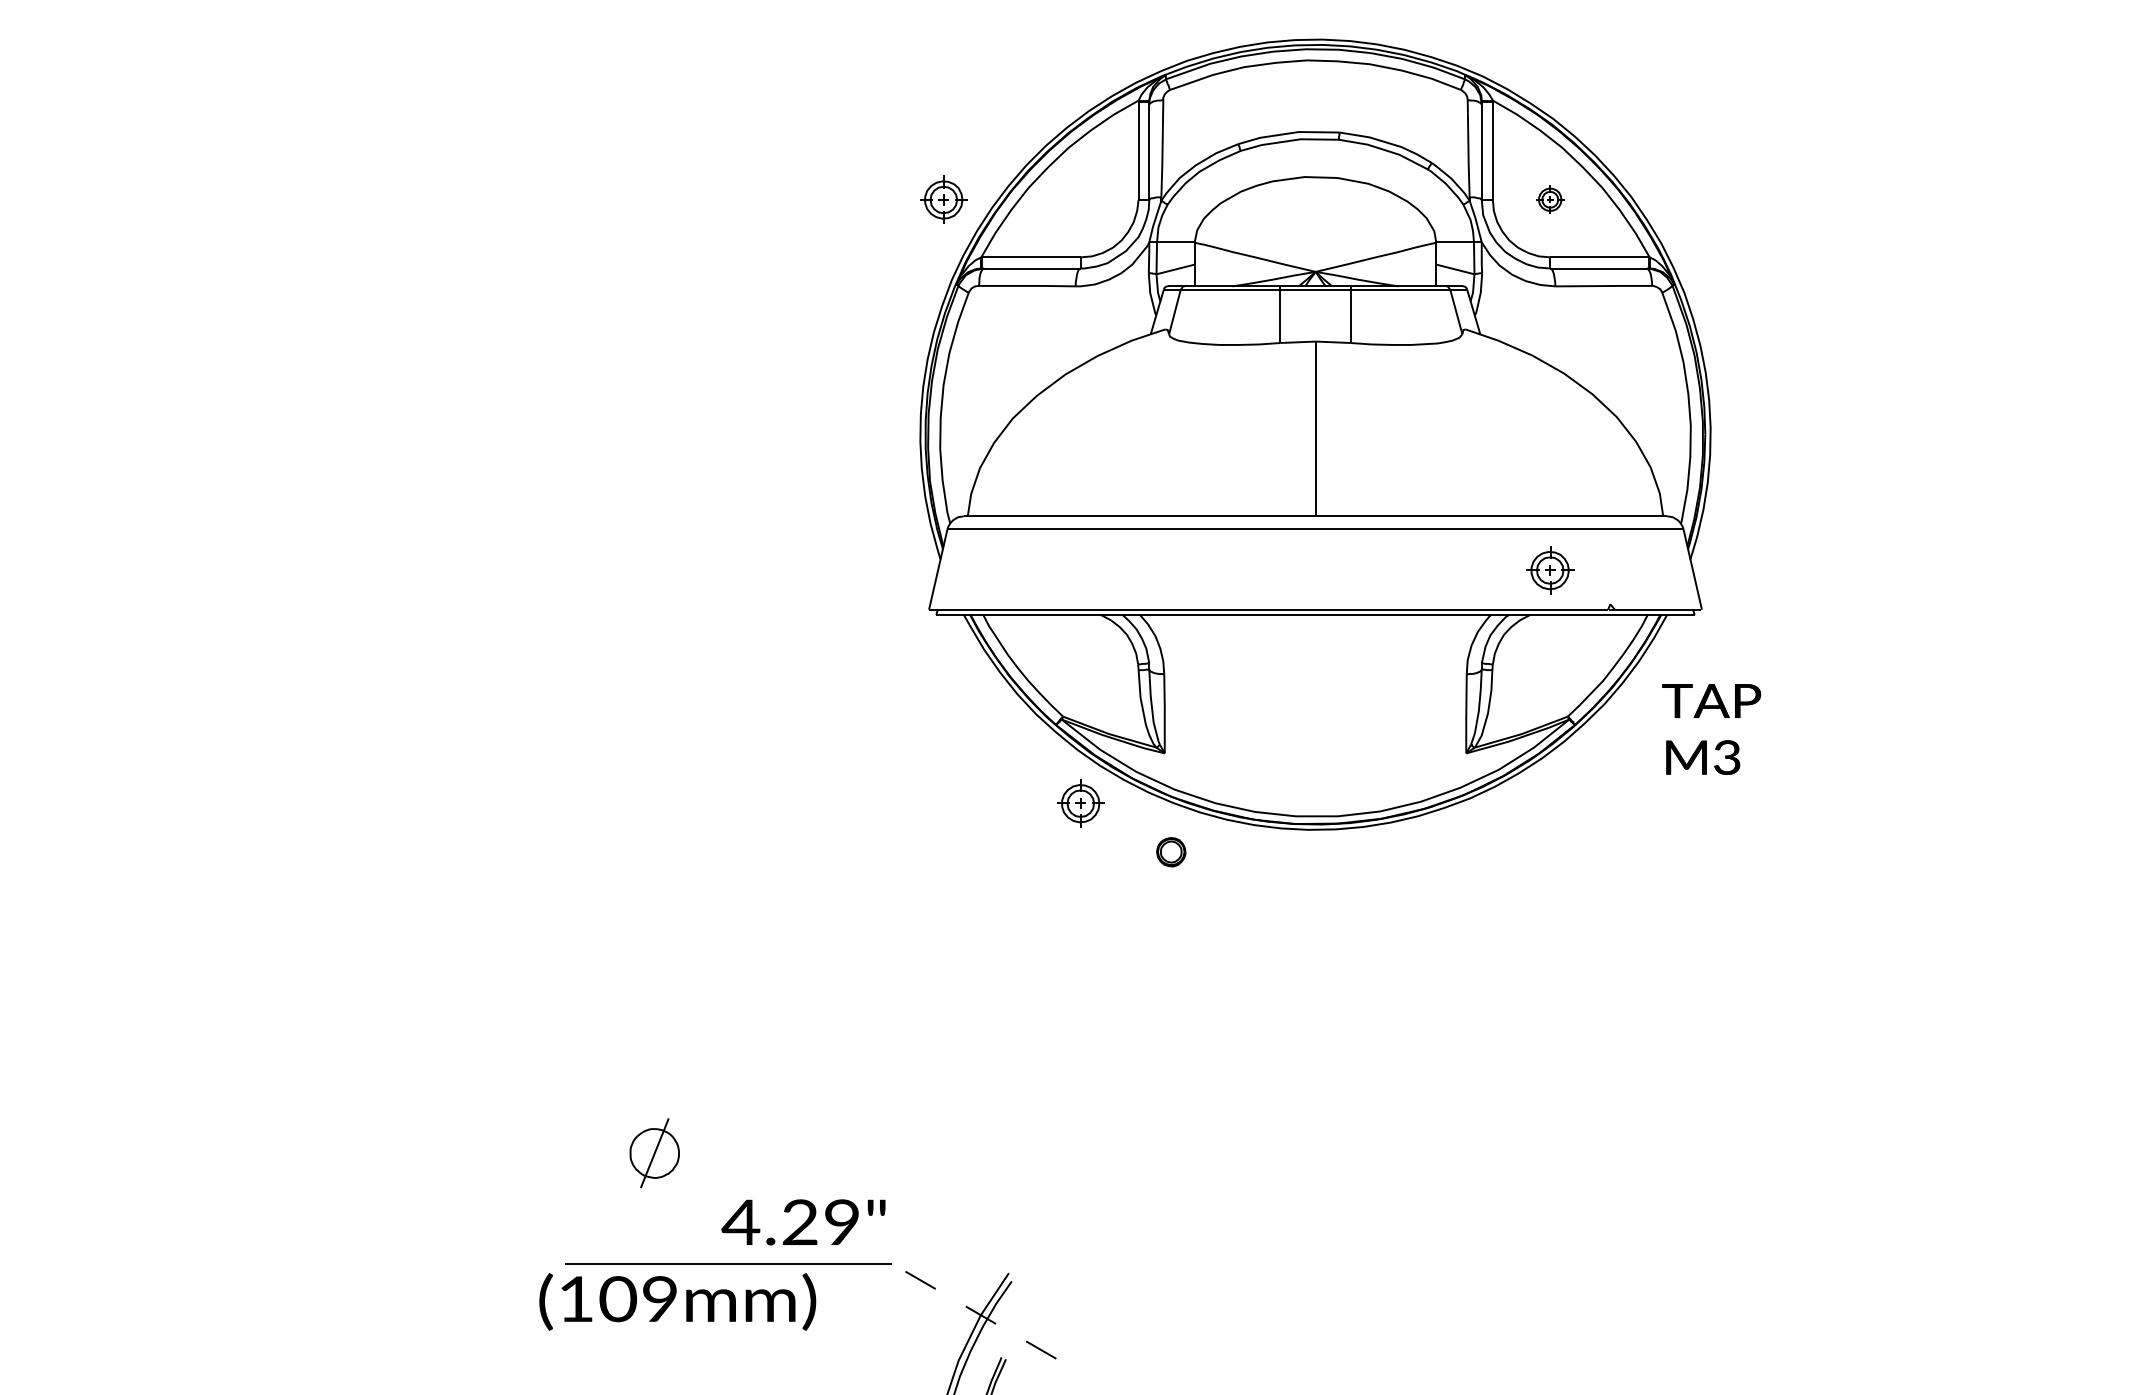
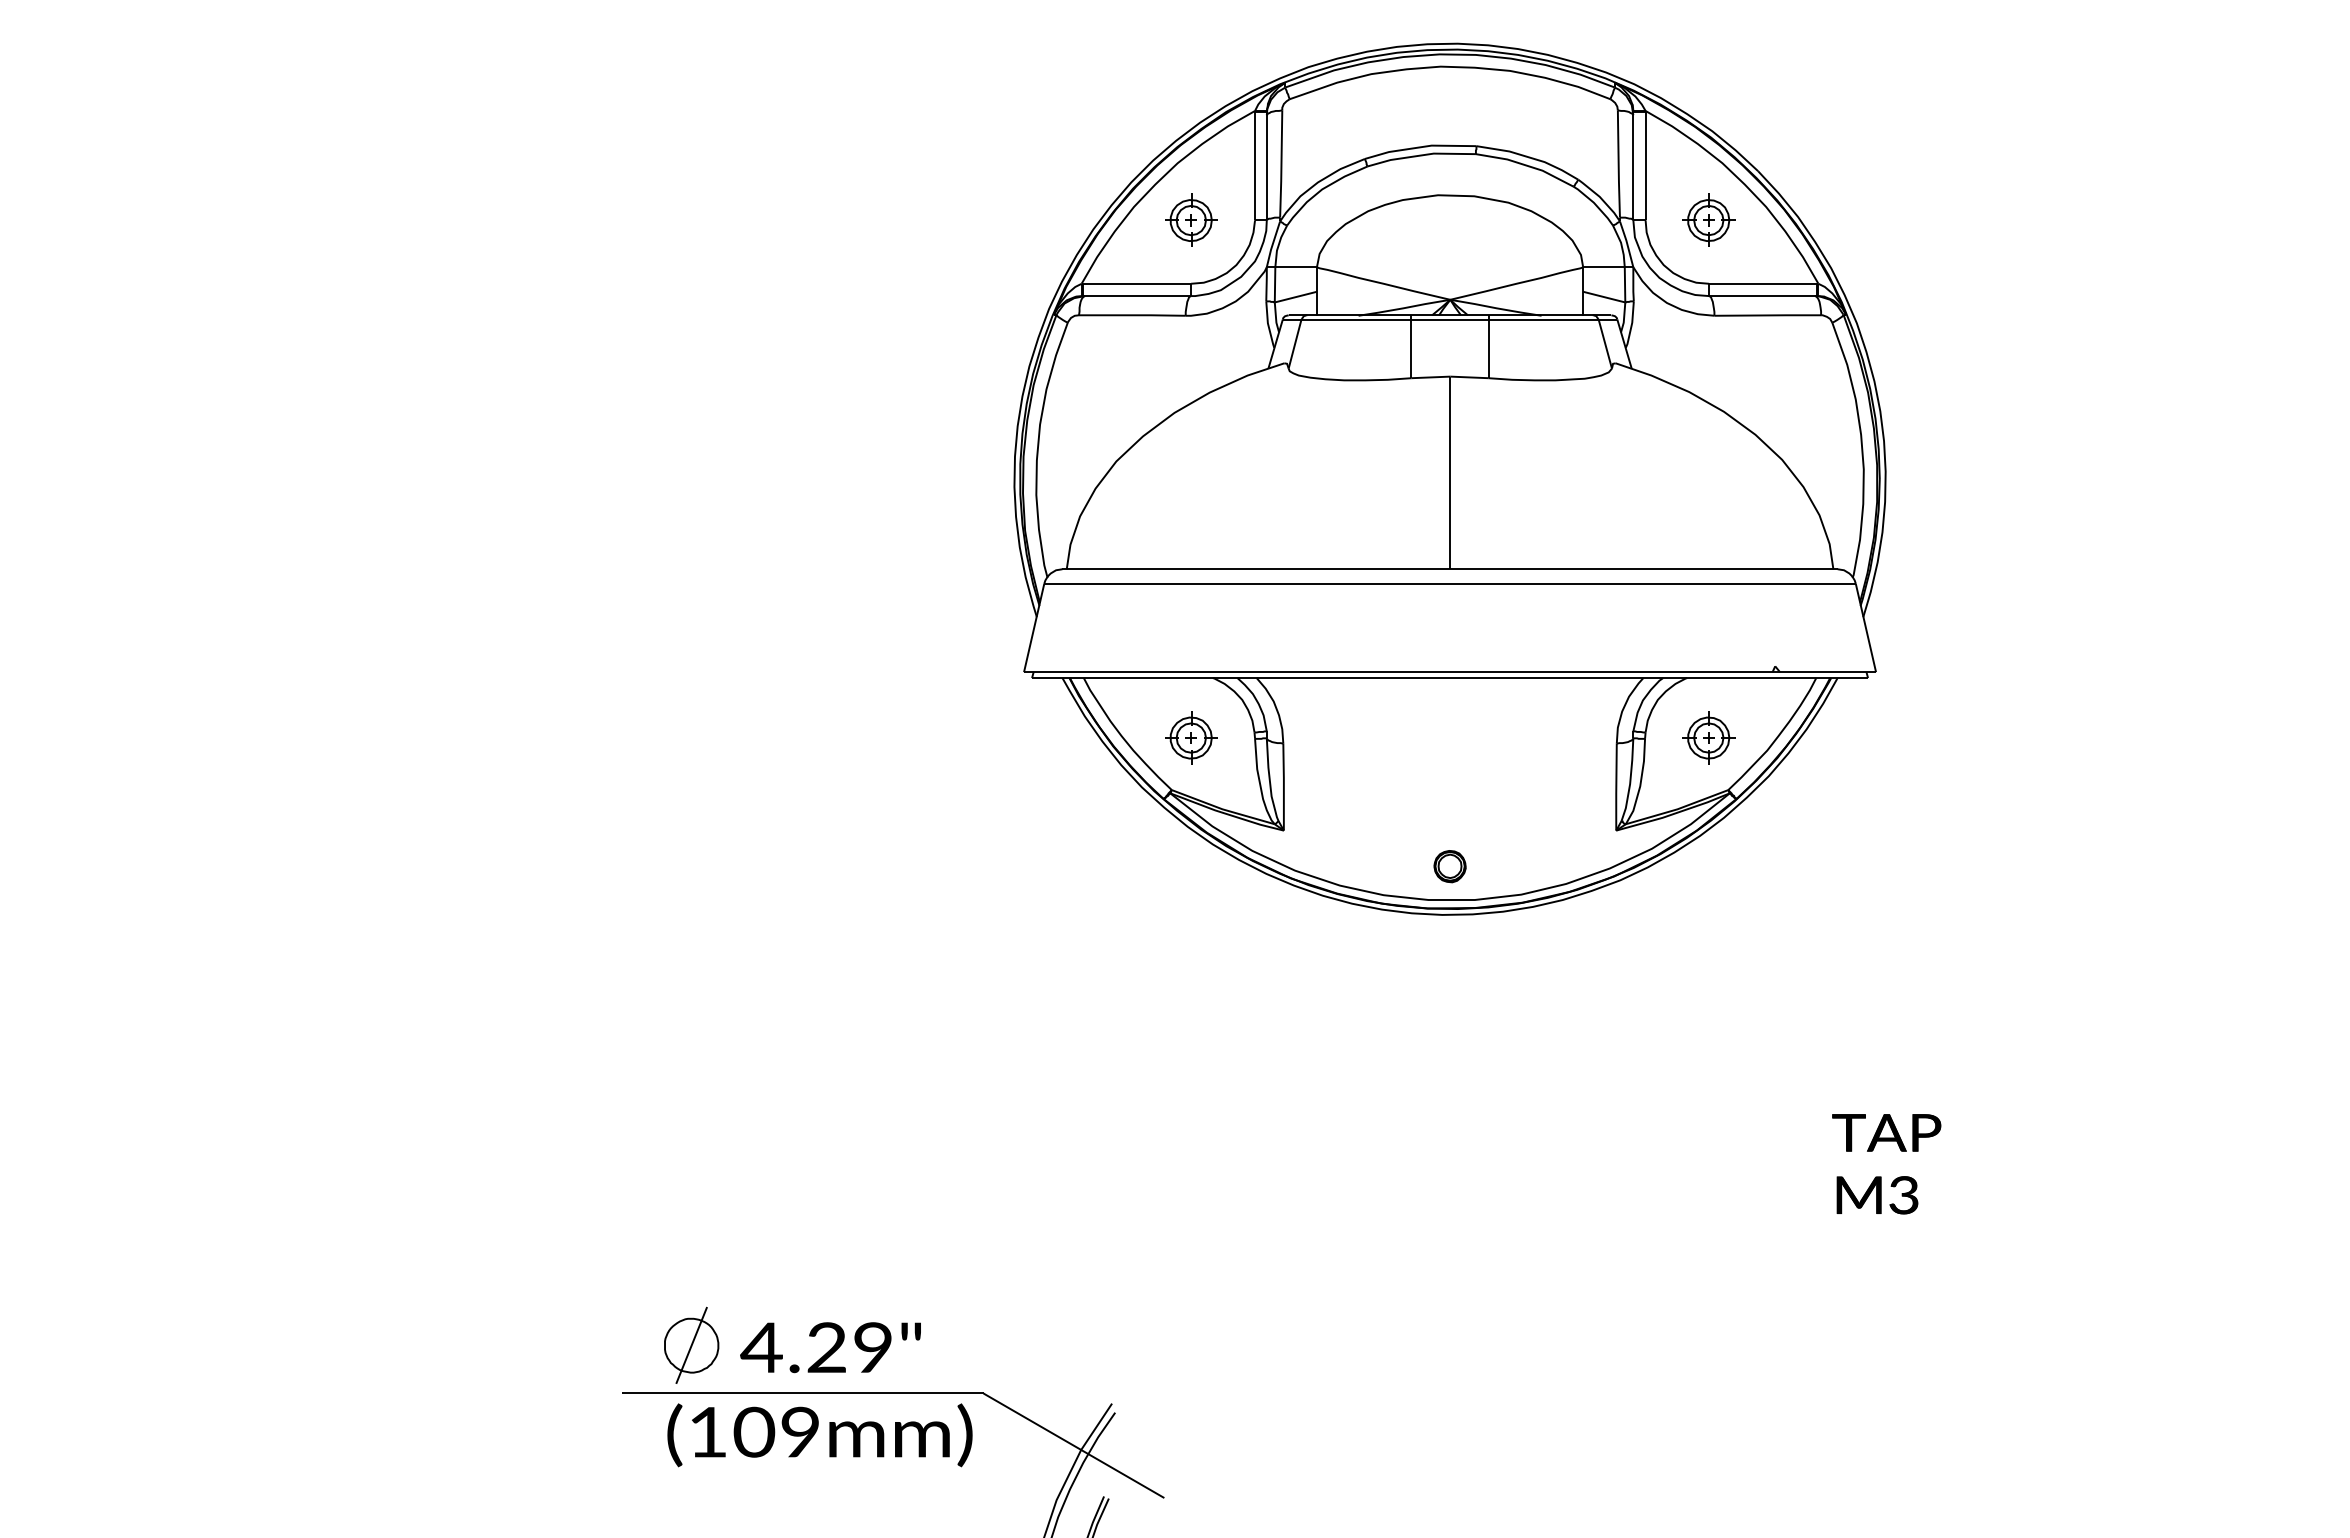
part: (943, 199) -> (1191, 219), moved
part: (1549, 199) -> (1708, 219), size x1.67
part: (1549, 570) -> (1708, 737), moved
text: (1711, 729) -> (1886, 1164), moved
part: (1080, 803) -> (1191, 737), moved
part: (1170, 852) -> (1449, 866), moved
part: (654, 1152) -> (691, 1344), moved
text: (803, 1222) -> (830, 1347), moved
text: (677, 1302) -> (819, 1435), moved
line: (973, 1311) -> (1073, 1445), dashed -> solid

